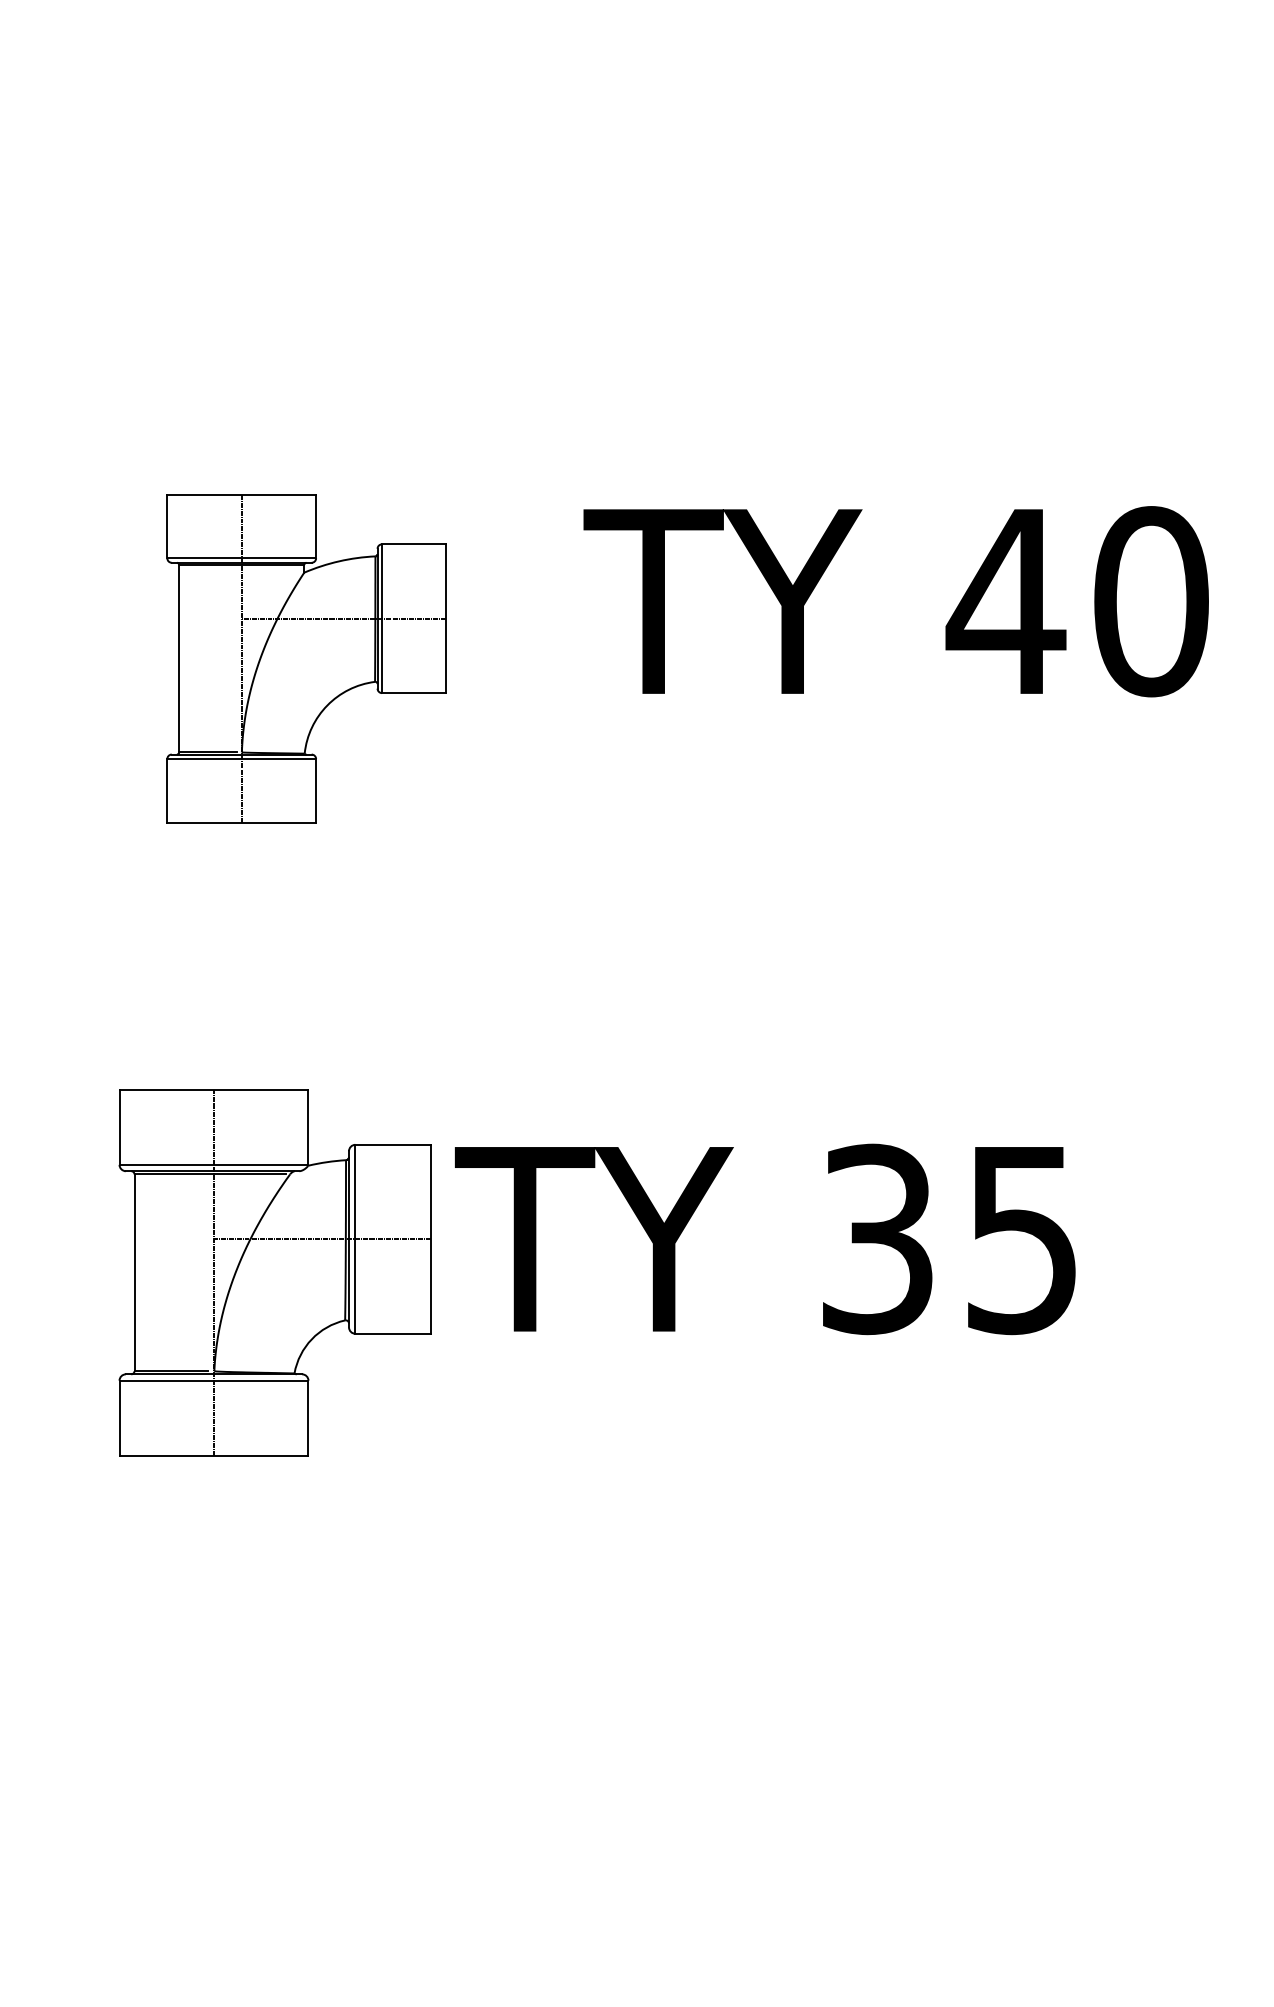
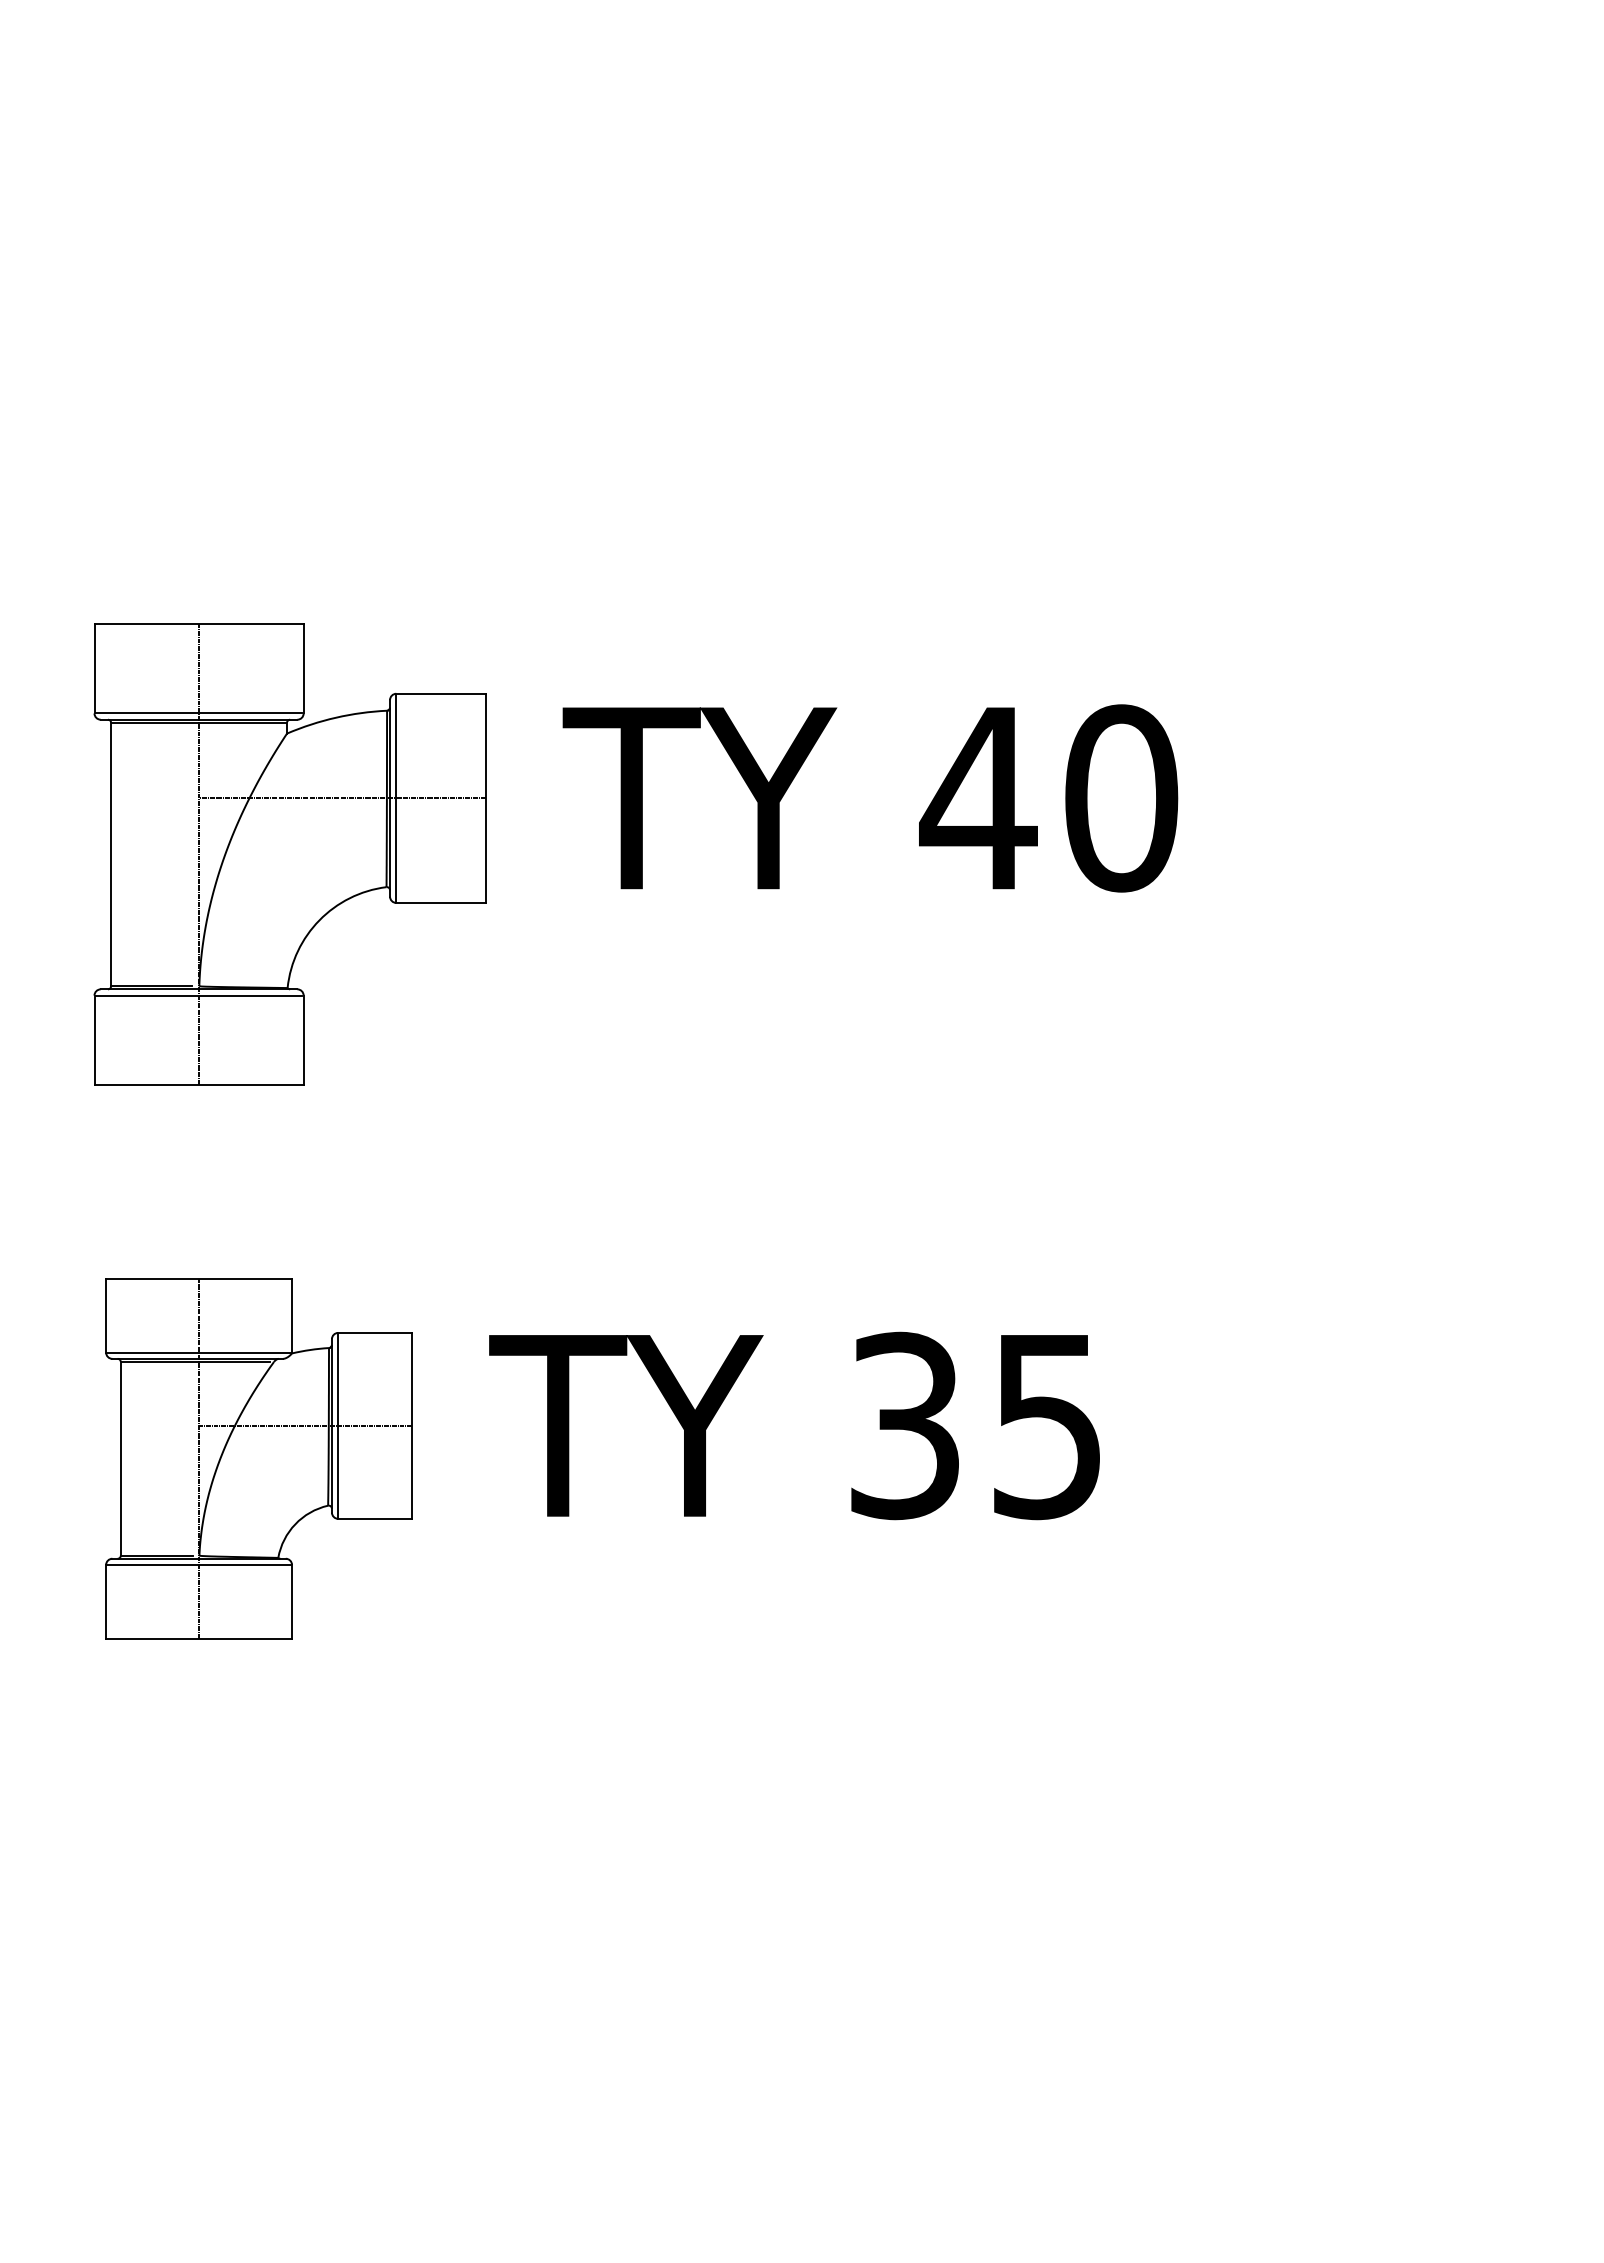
part: (305, 658) -> (289, 854), size x1.43
text: (765, 1238) -> (794, 1425), moved

